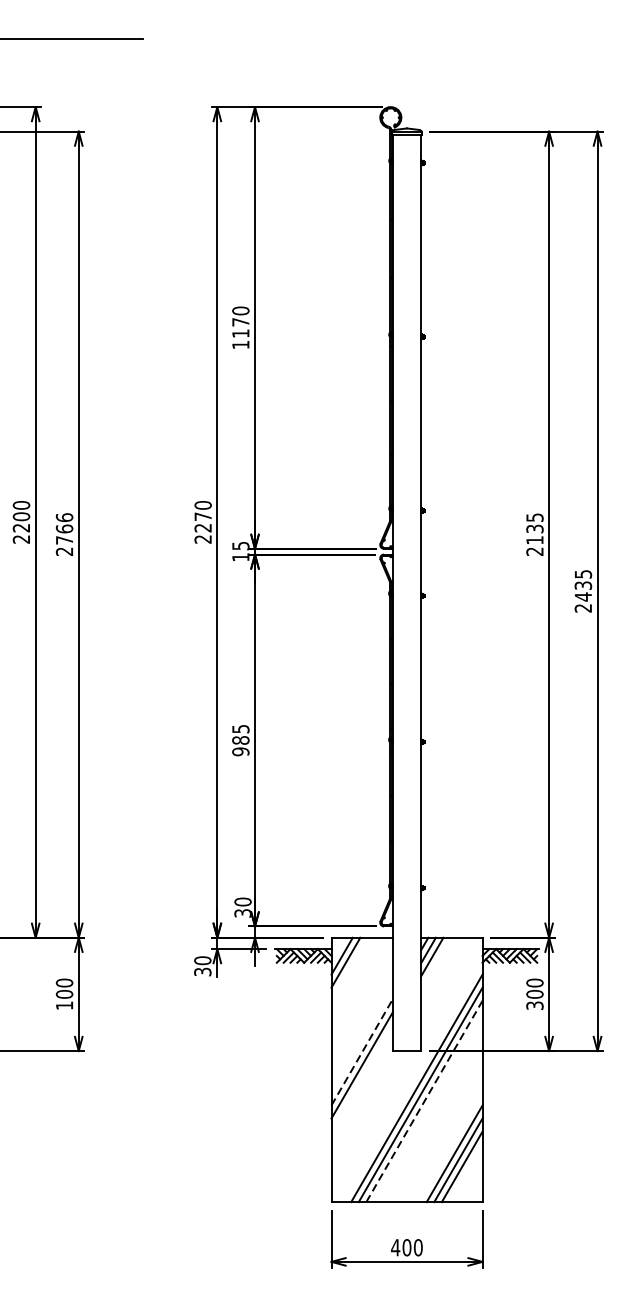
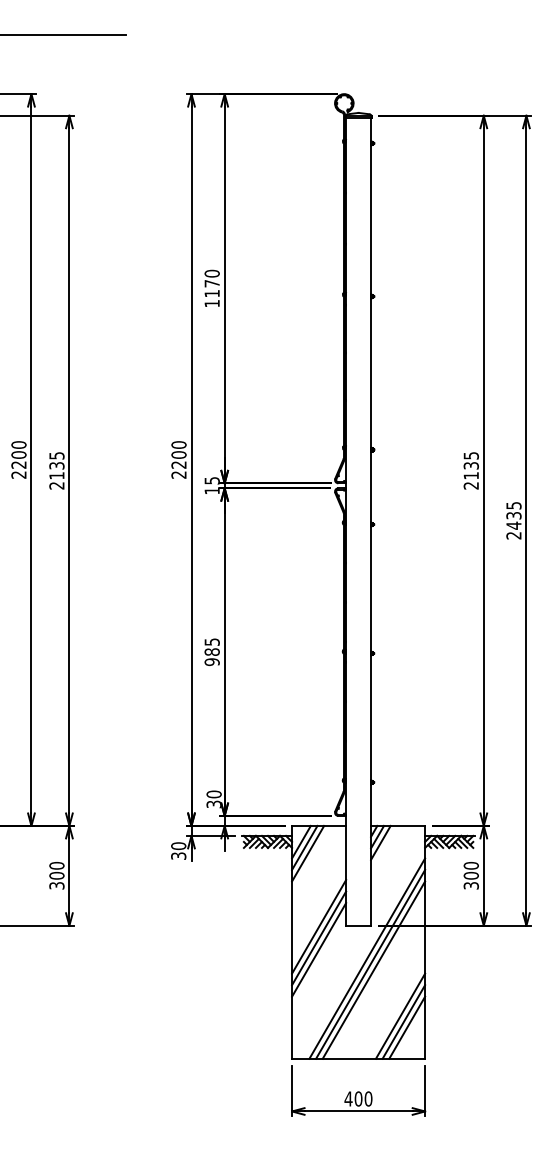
text: (202, 516) -> (178, 454), 2270 -> 2200
text: (64, 528) -> (56, 465), 2766 -> 2135
line: (350, 969) -> (308, 853), added
text: (64, 1005) -> (56, 885), 100 -> 300
line: (362, 1051) -> (319, 926), dashed -> solid
line: (362, 1078) -> (319, 949), added
line: (425, 1100) -> (374, 969), dashed -> solid

